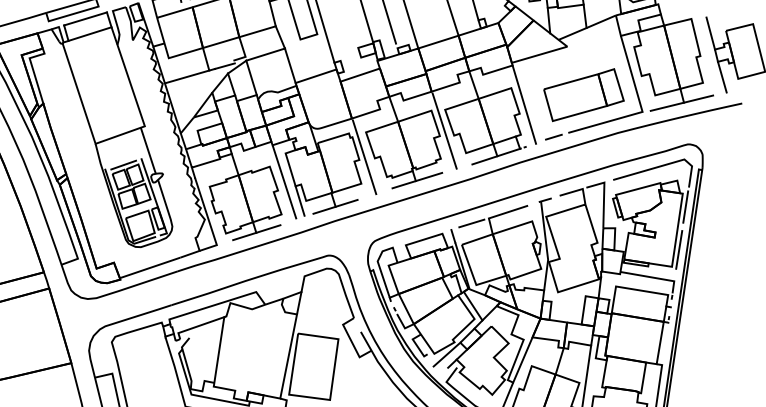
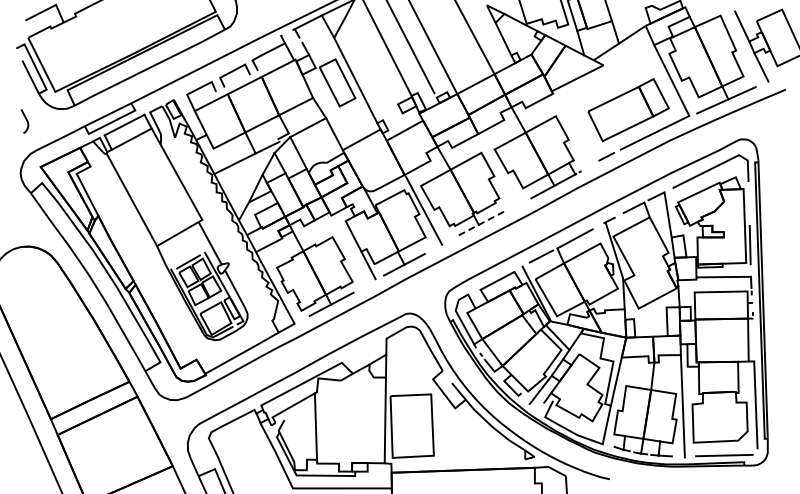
line: (524, 103) -> (571, 129), removed
line: (444, 130) -> (497, 170), removed
line: (416, 180) -> (479, 224), solid -> dashed
line: (284, 181) -> (349, 249), removed
line: (685, 206) -> (748, 201), removed

